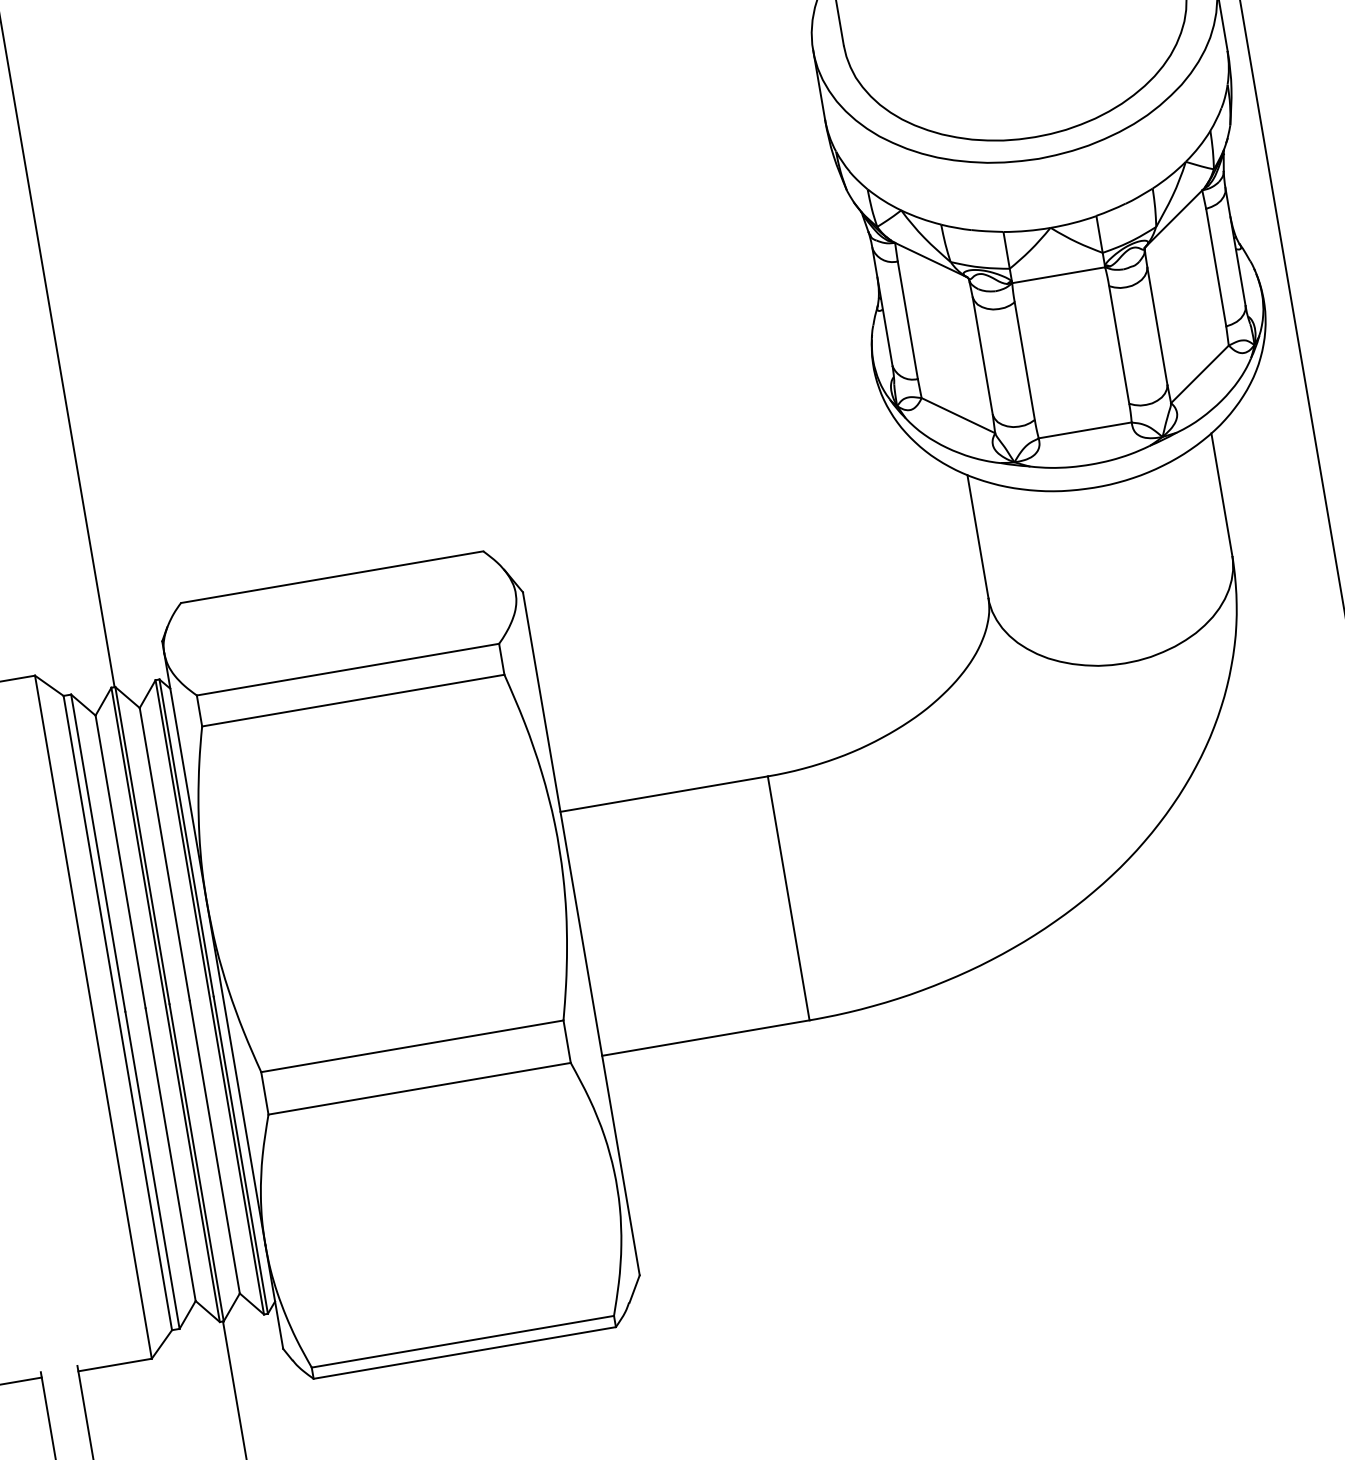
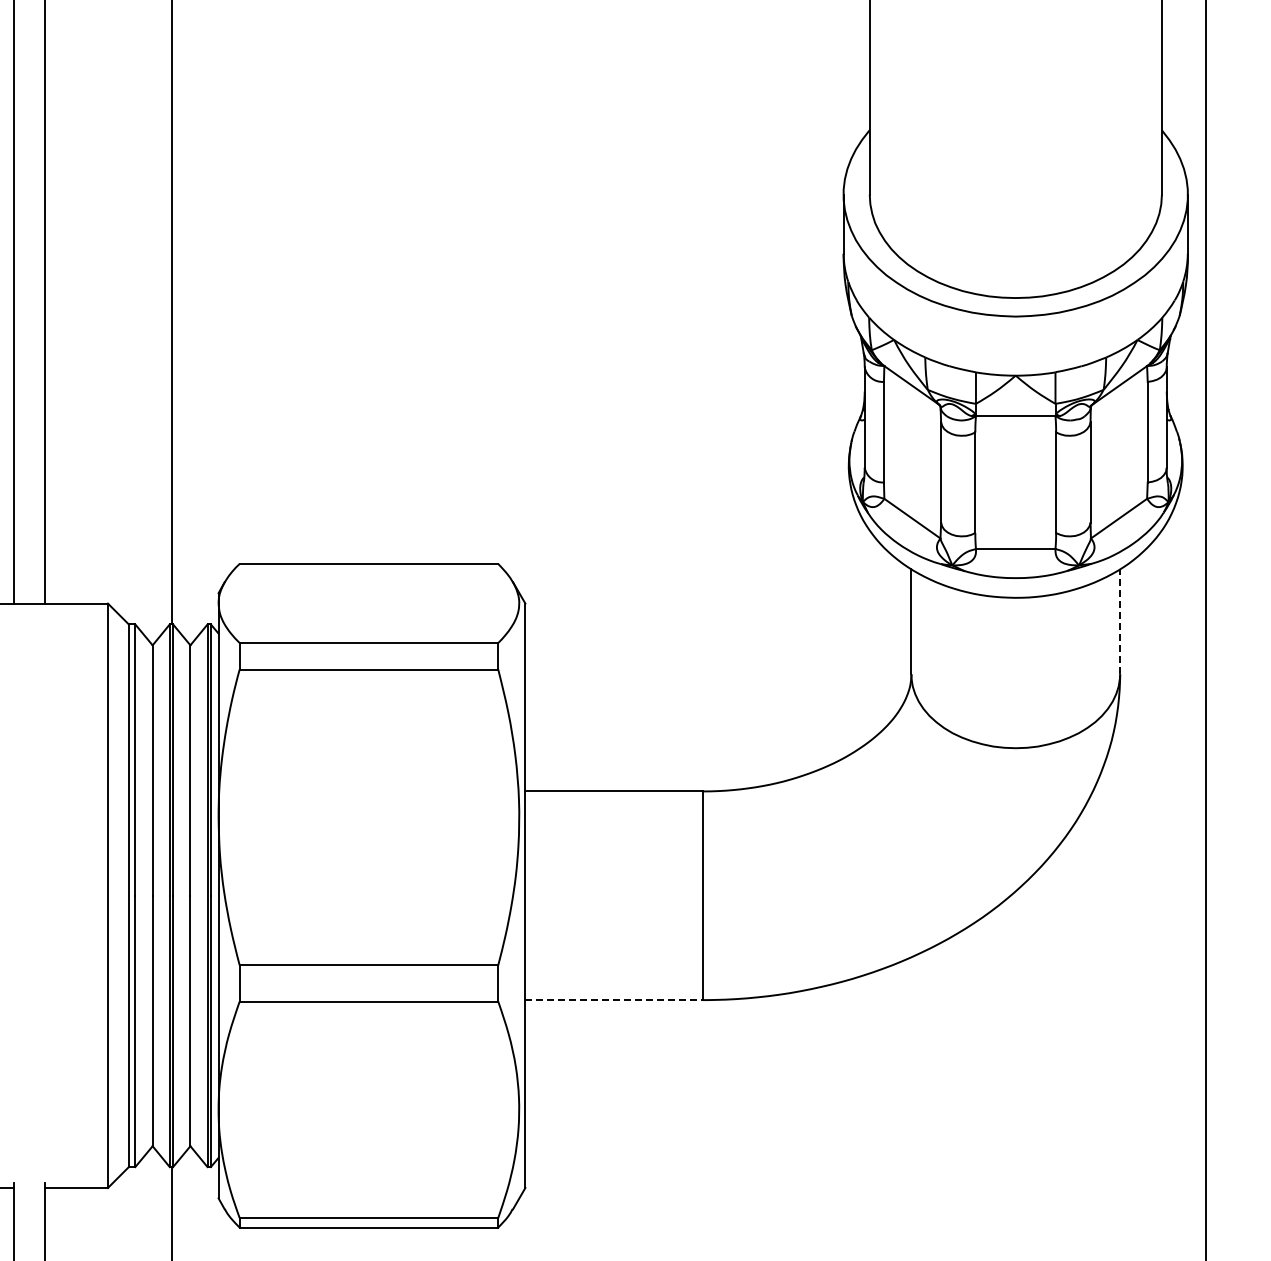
line: (1222, 494) -> (1120, 621), solid -> dashed
line: (706, 1038) -> (614, 1000), solid -> dashed

